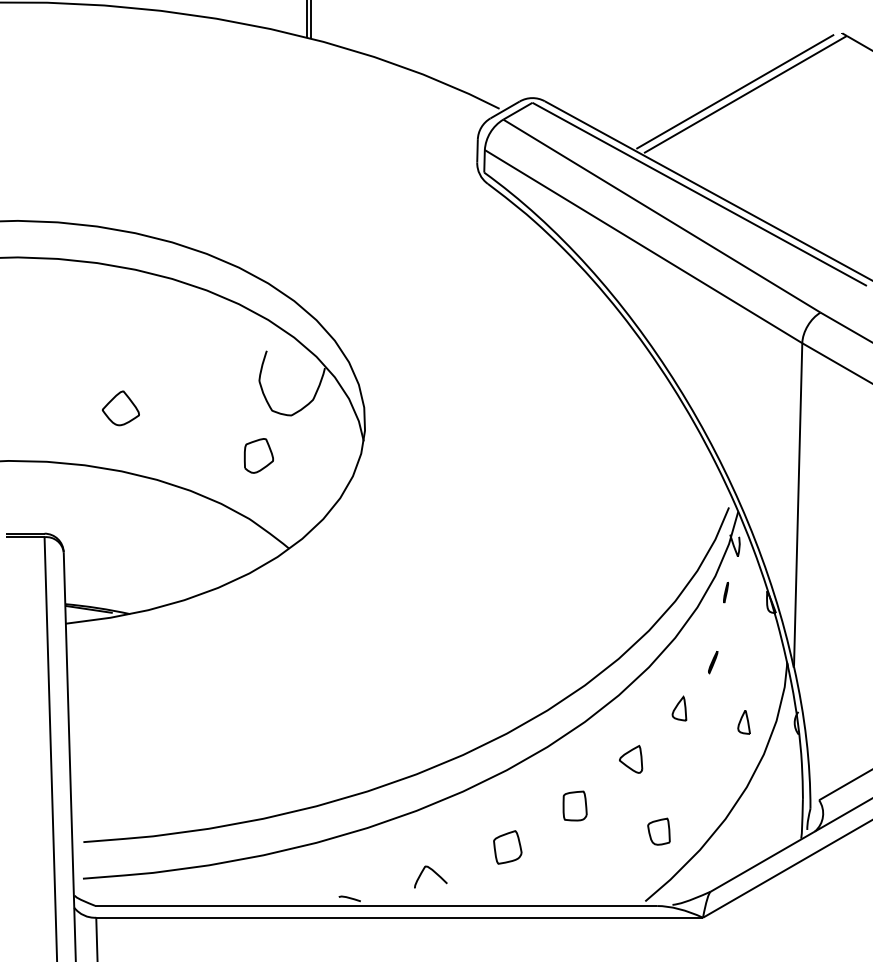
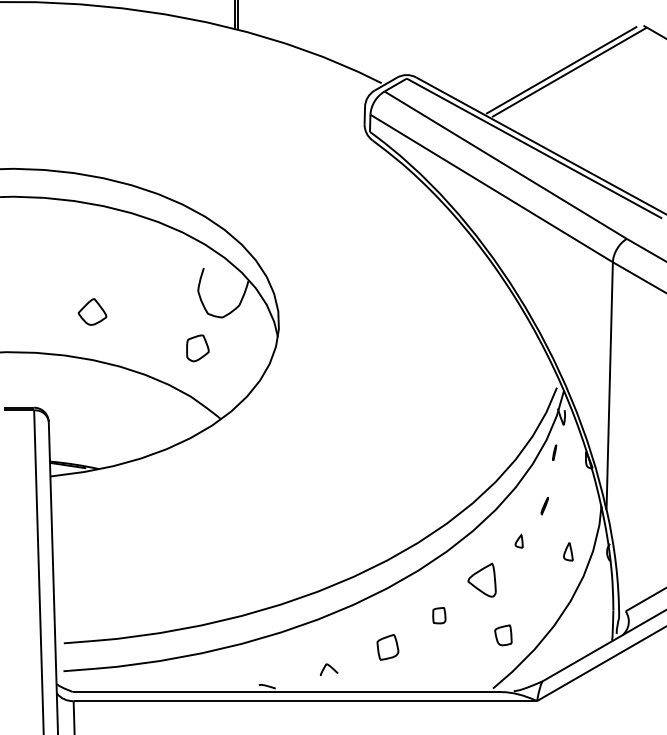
part: (680, 708) -> (519, 541), size x0.7
part: (630, 758) -> (481, 579), size x1.6
part: (575, 805) -> (439, 615), size x0.7
part: (431, 876) -> (329, 669), size x0.7

